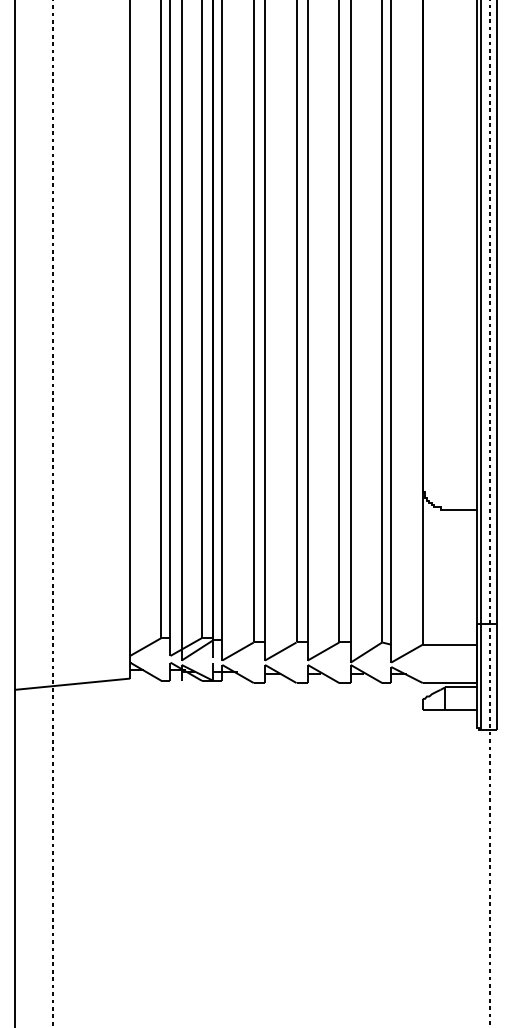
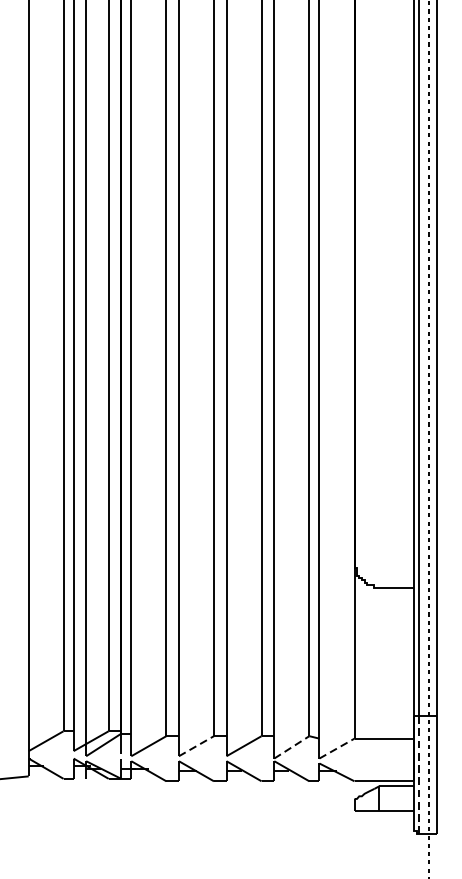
line: (281, 651) -> (197, 746), solid -> dashed
line: (366, 652) -> (291, 747), solid -> dashed
line: (407, 653) -> (337, 748), solid -> dashed
line: (481, 676) -> (419, 774), solid -> dashed

